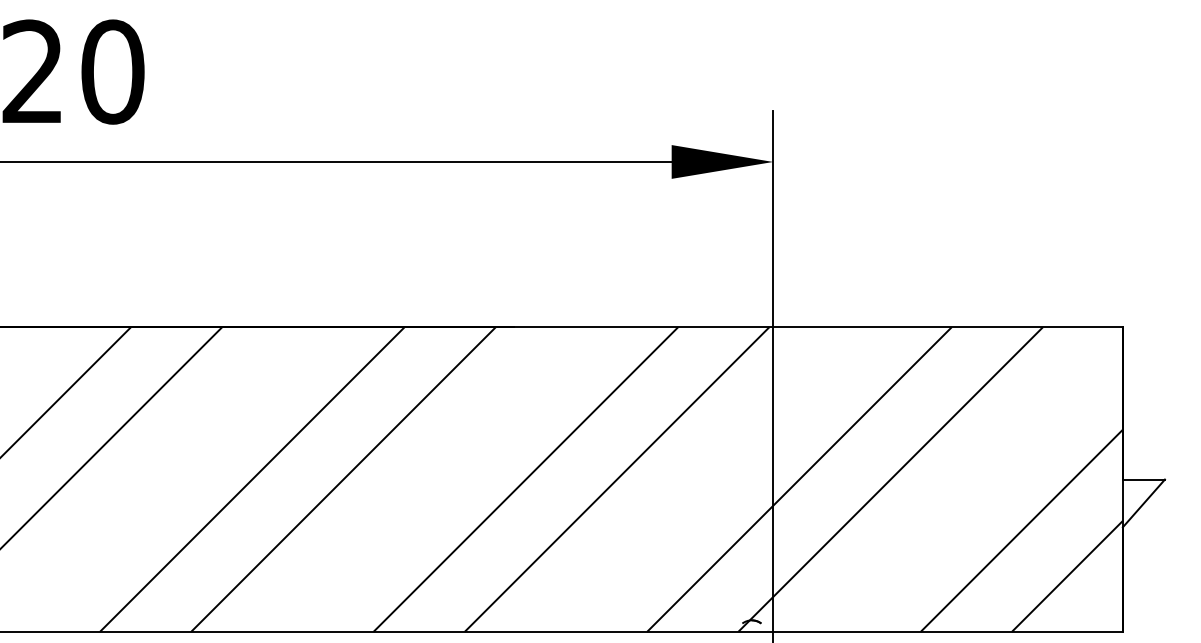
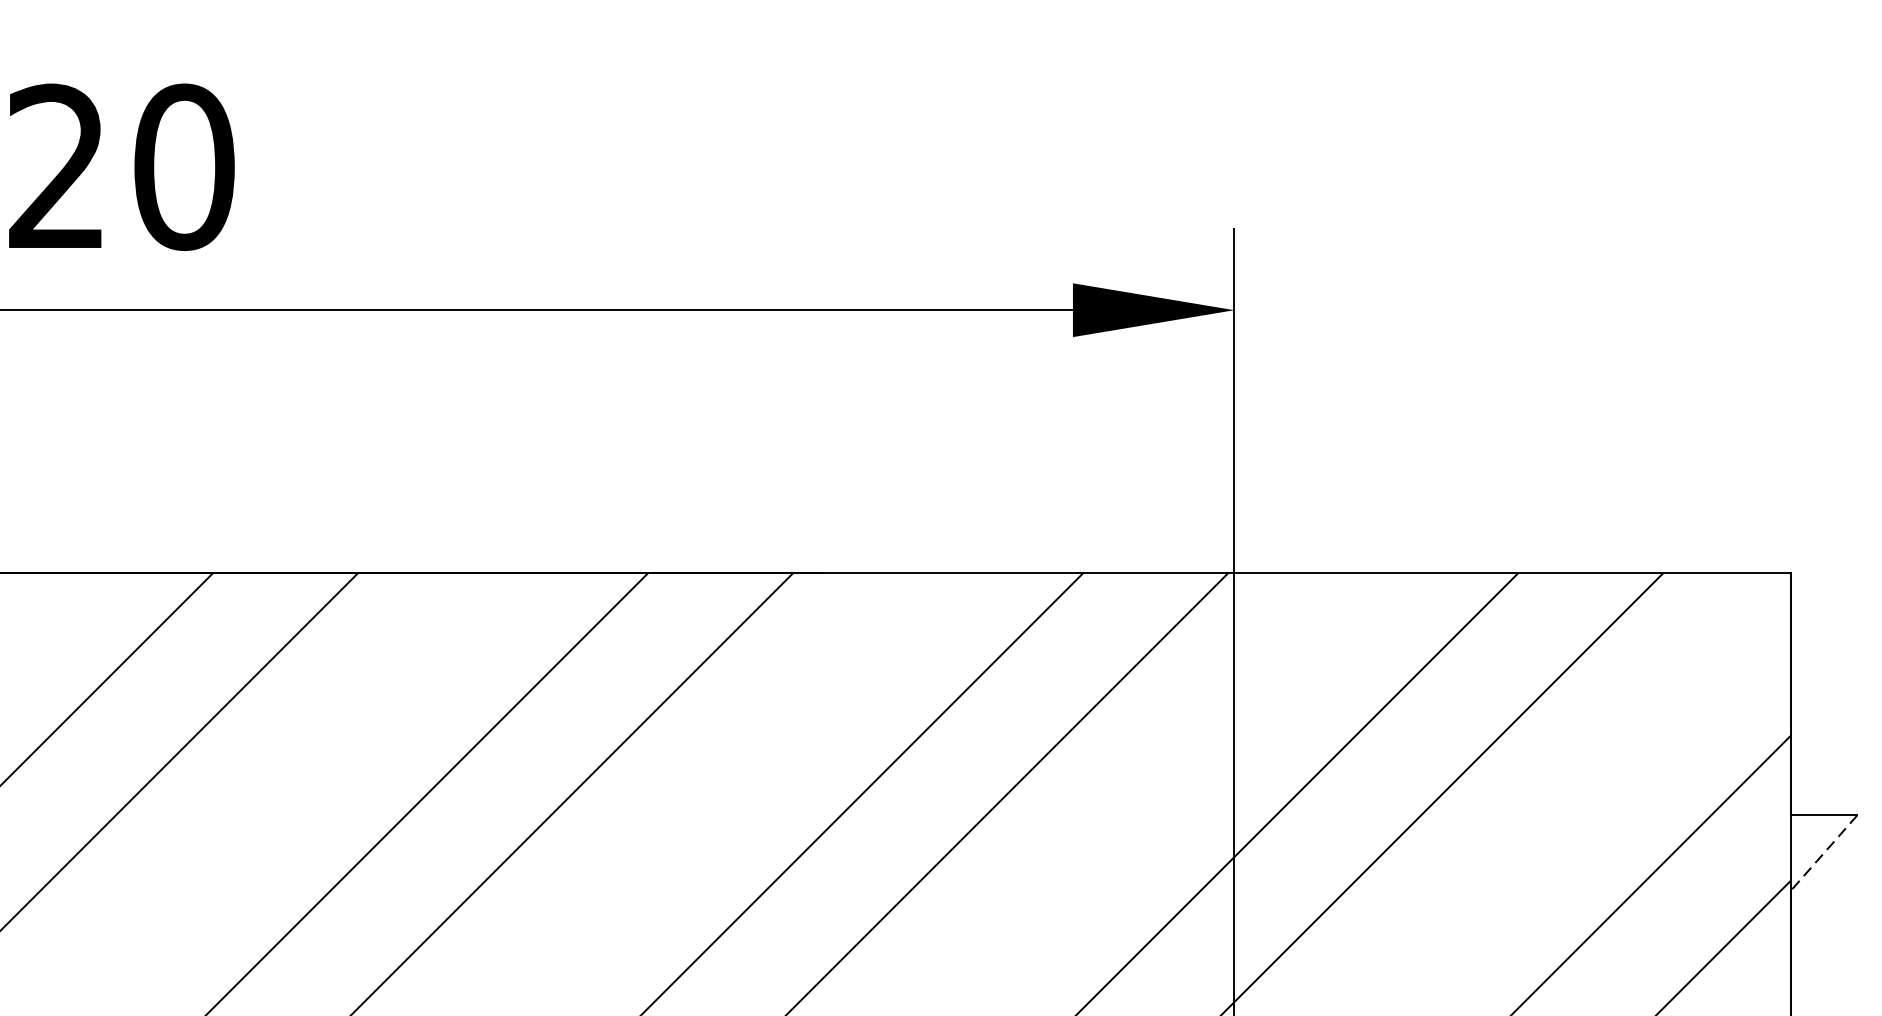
line: (1143, 503) -> (1823, 853), solid -> dashed

